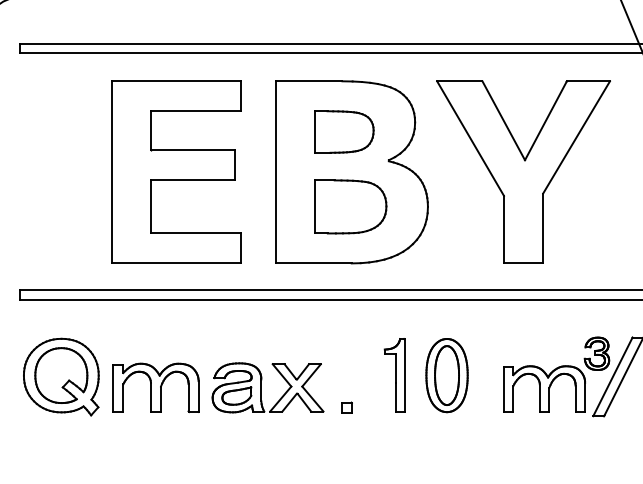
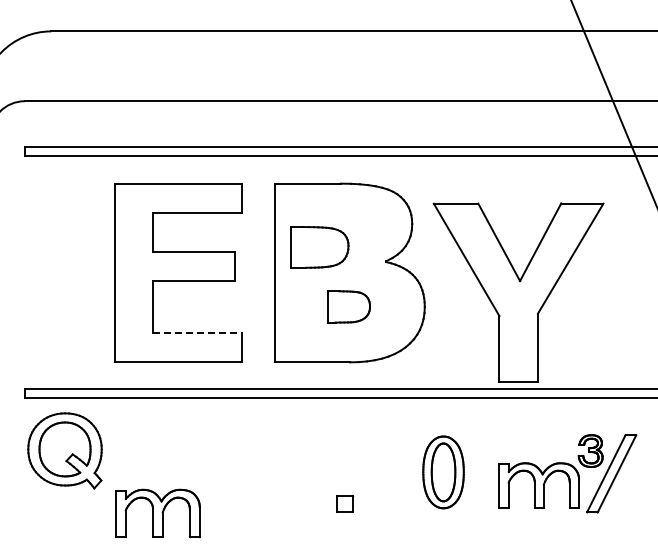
part: (344, 132) -> (319, 247), moved
part: (523, 171) -> (518, 292), moved
part: (350, 206) -> (348, 306), size x0.6
line: (196, 232) -> (197, 332), solid -> dashed
part: (394, 374) -> (391, 471), removed
part: (60, 376) -> (64, 450), moved
part: (155, 387) -> (157, 513), moved
part: (267, 387) -> (267, 484), removed
part: (347, 407) -> (345, 503), size x1.6

